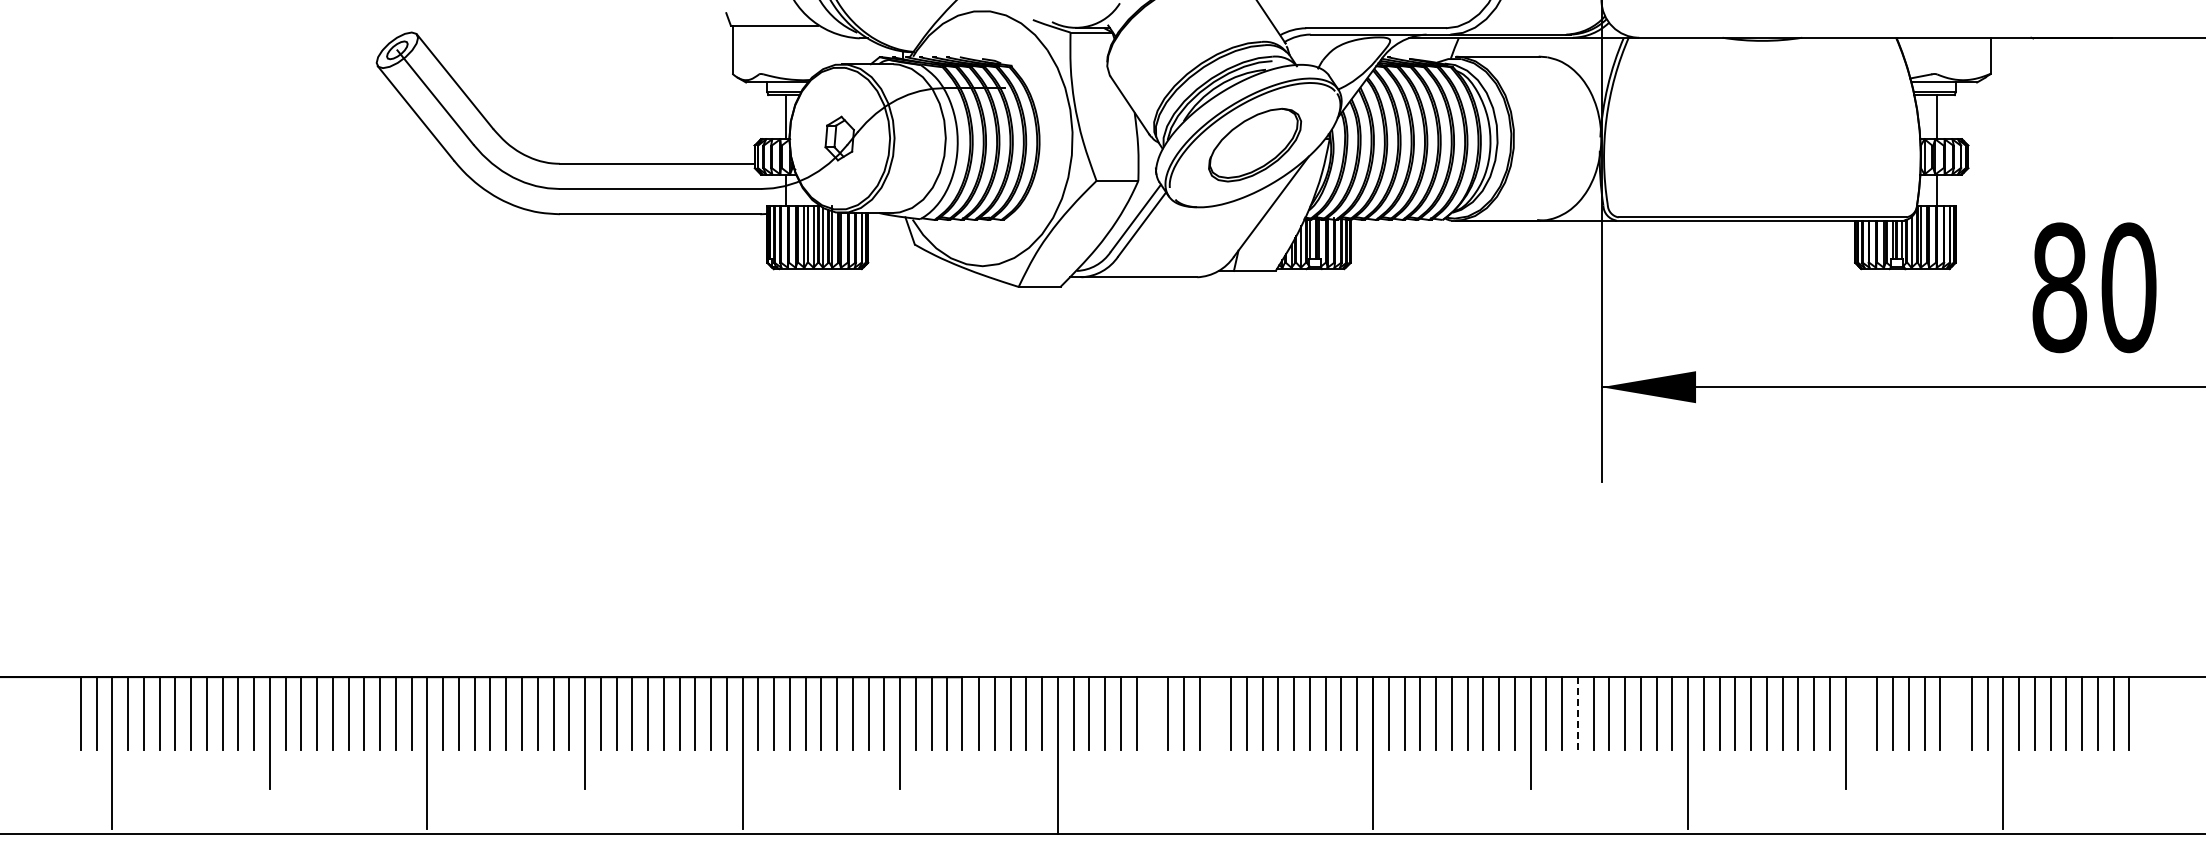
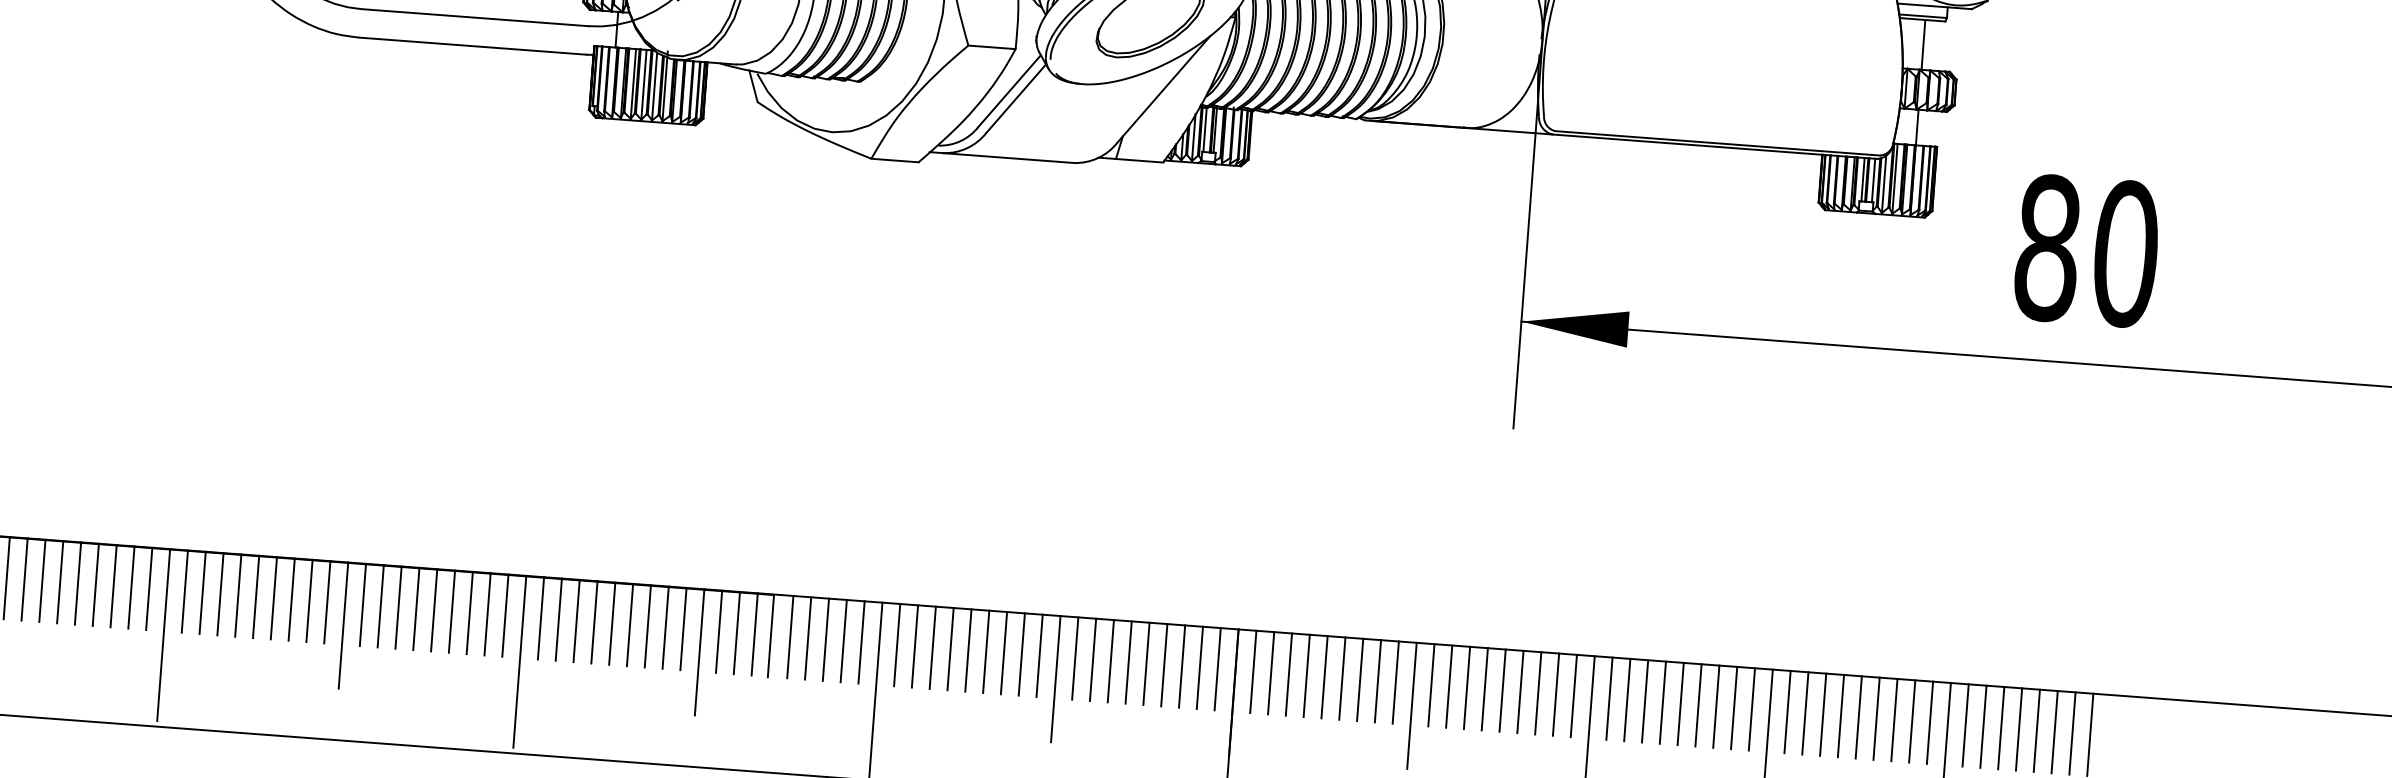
line: (1152, 712) -> (986, 651), added
line: (1861, 712) -> (1787, 711), added
line: (1956, 712) -> (1894, 719), added
line: (1577, 713) -> (1466, 688), dashed -> solid
line: (1215, 732) -> (1055, 678), added

